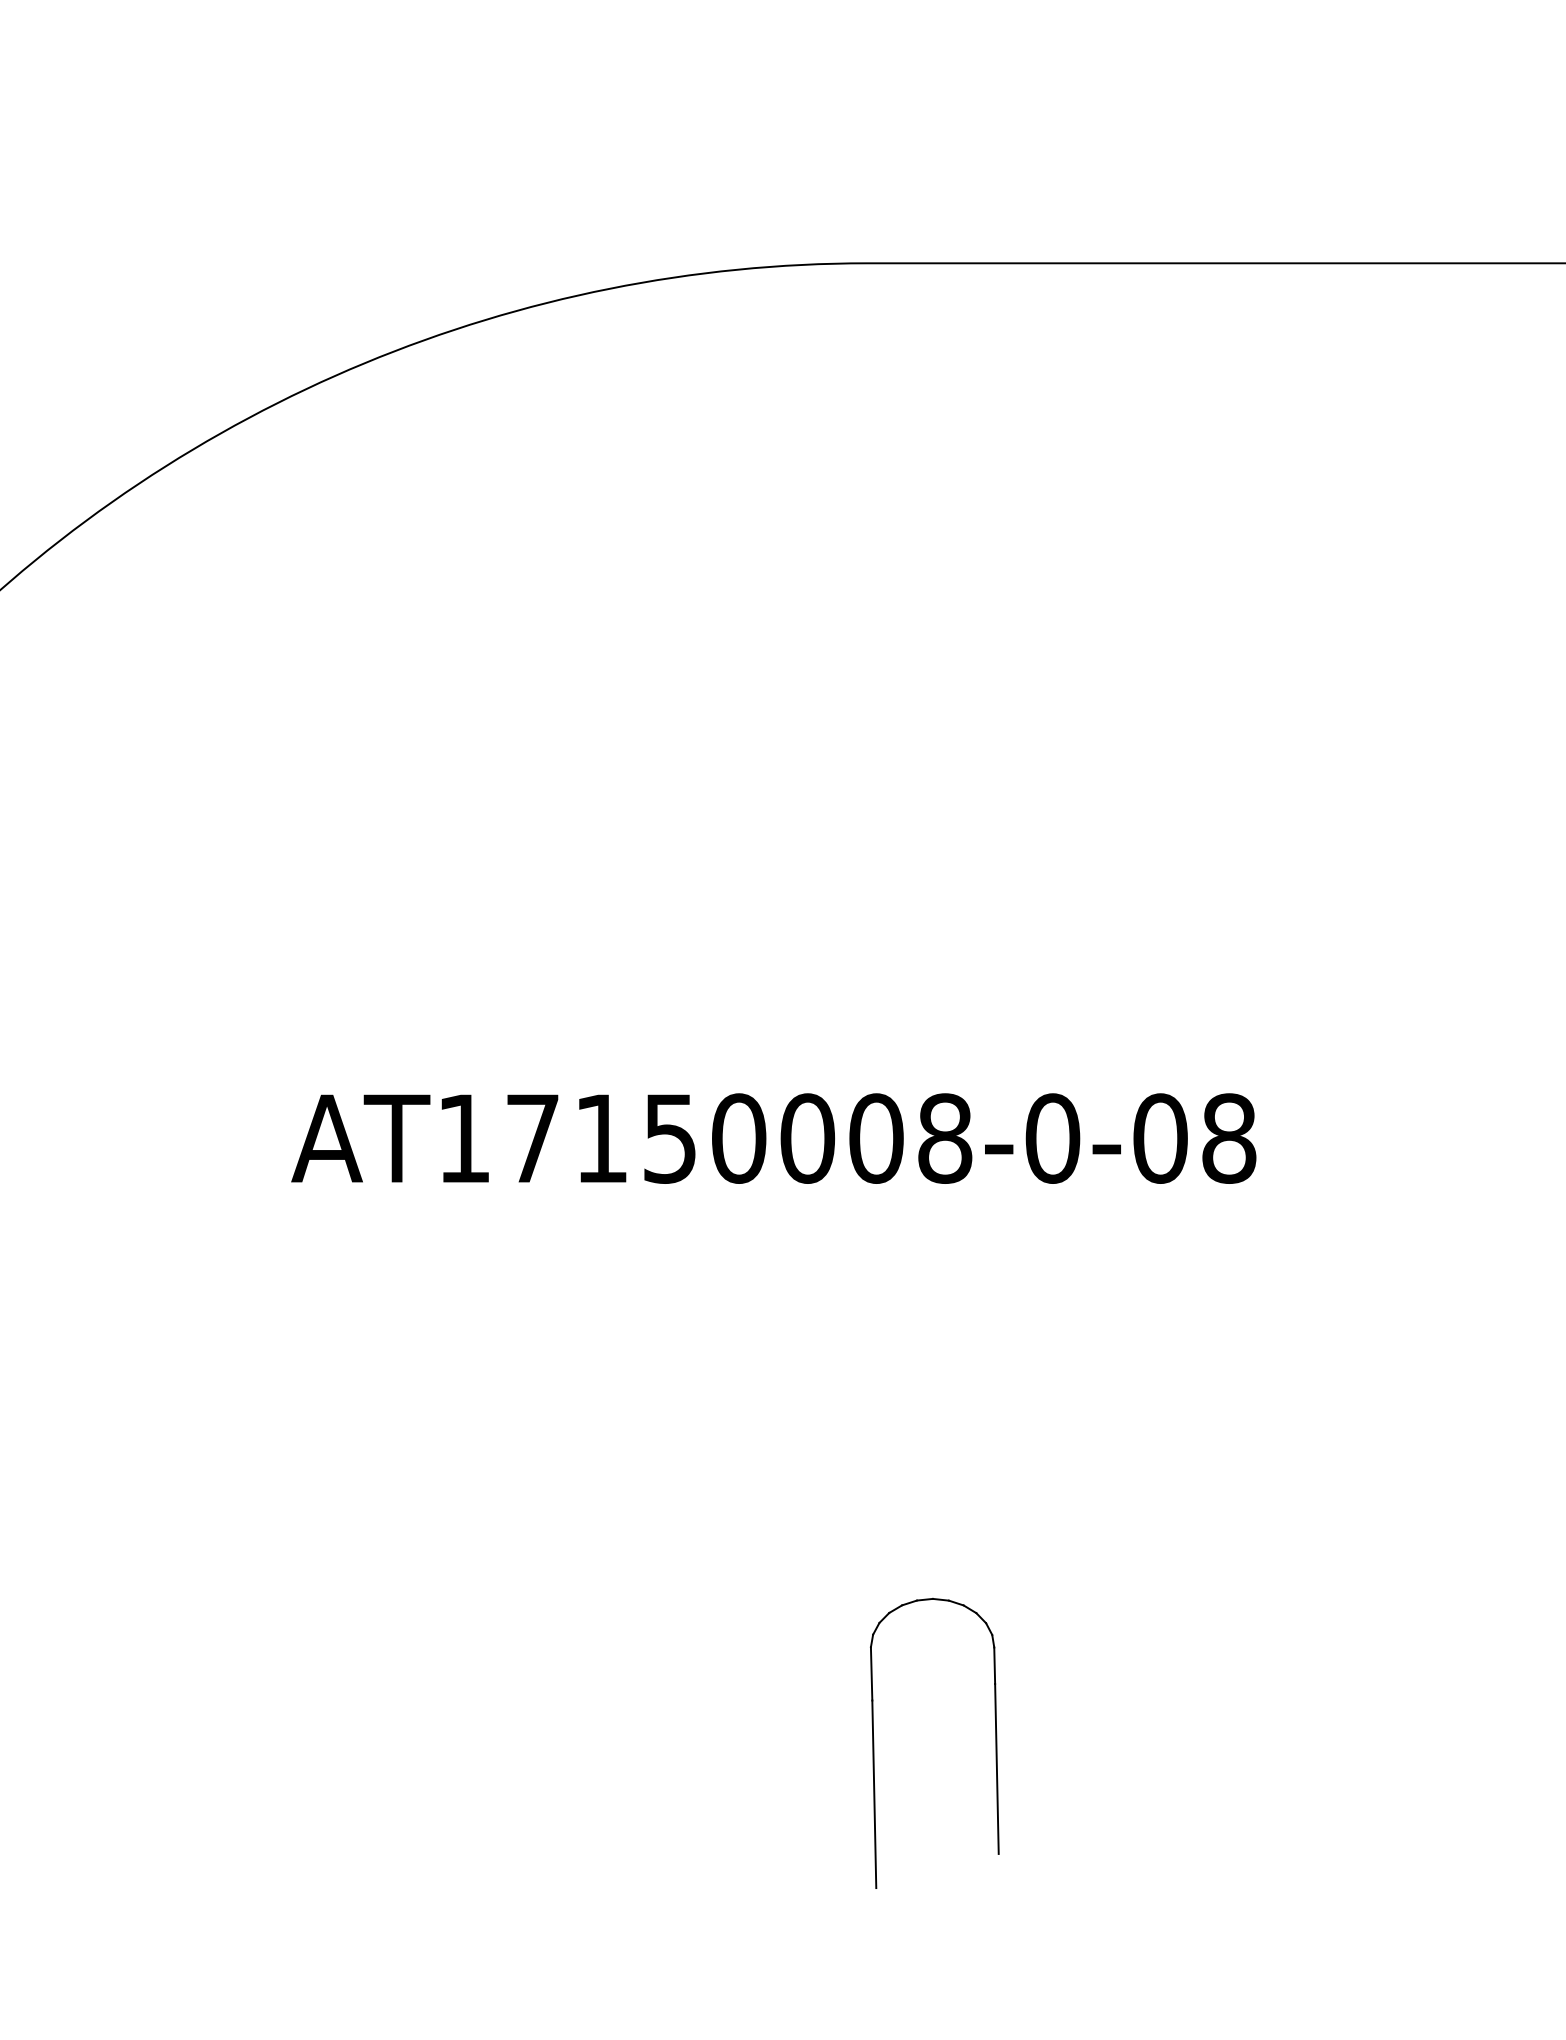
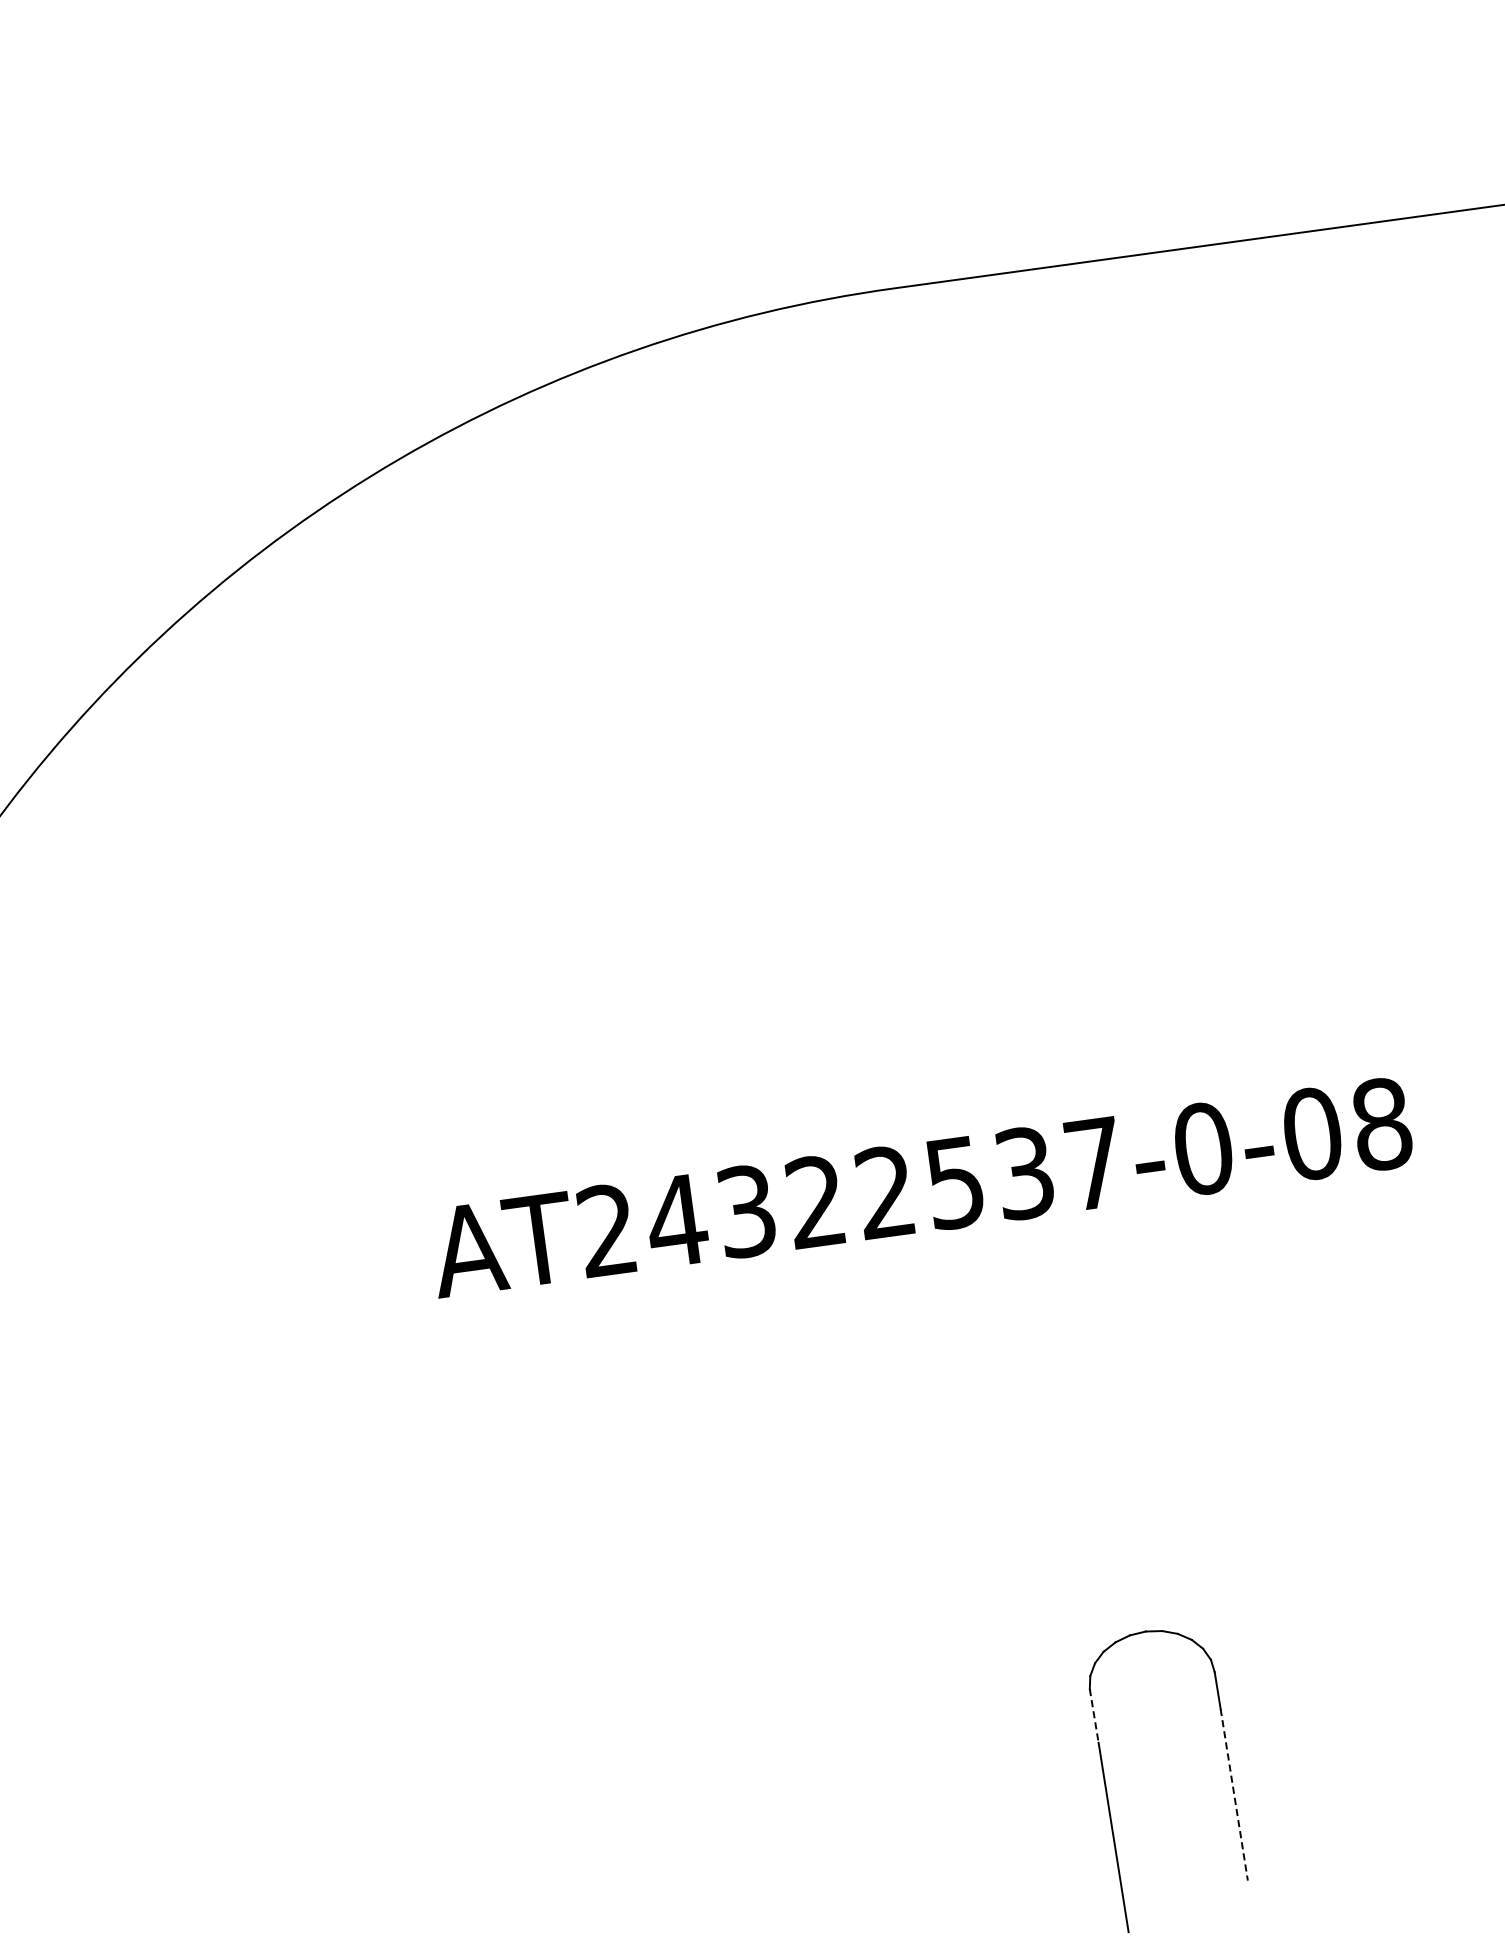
text: (705, 1138) -> (851, 1196), AT17150008-0-08 -> AT24322537-0-08
line: (871, 1673) -> (1094, 1715), solid -> dashed
line: (996, 1769) -> (1233, 1795), solid -> dashed

